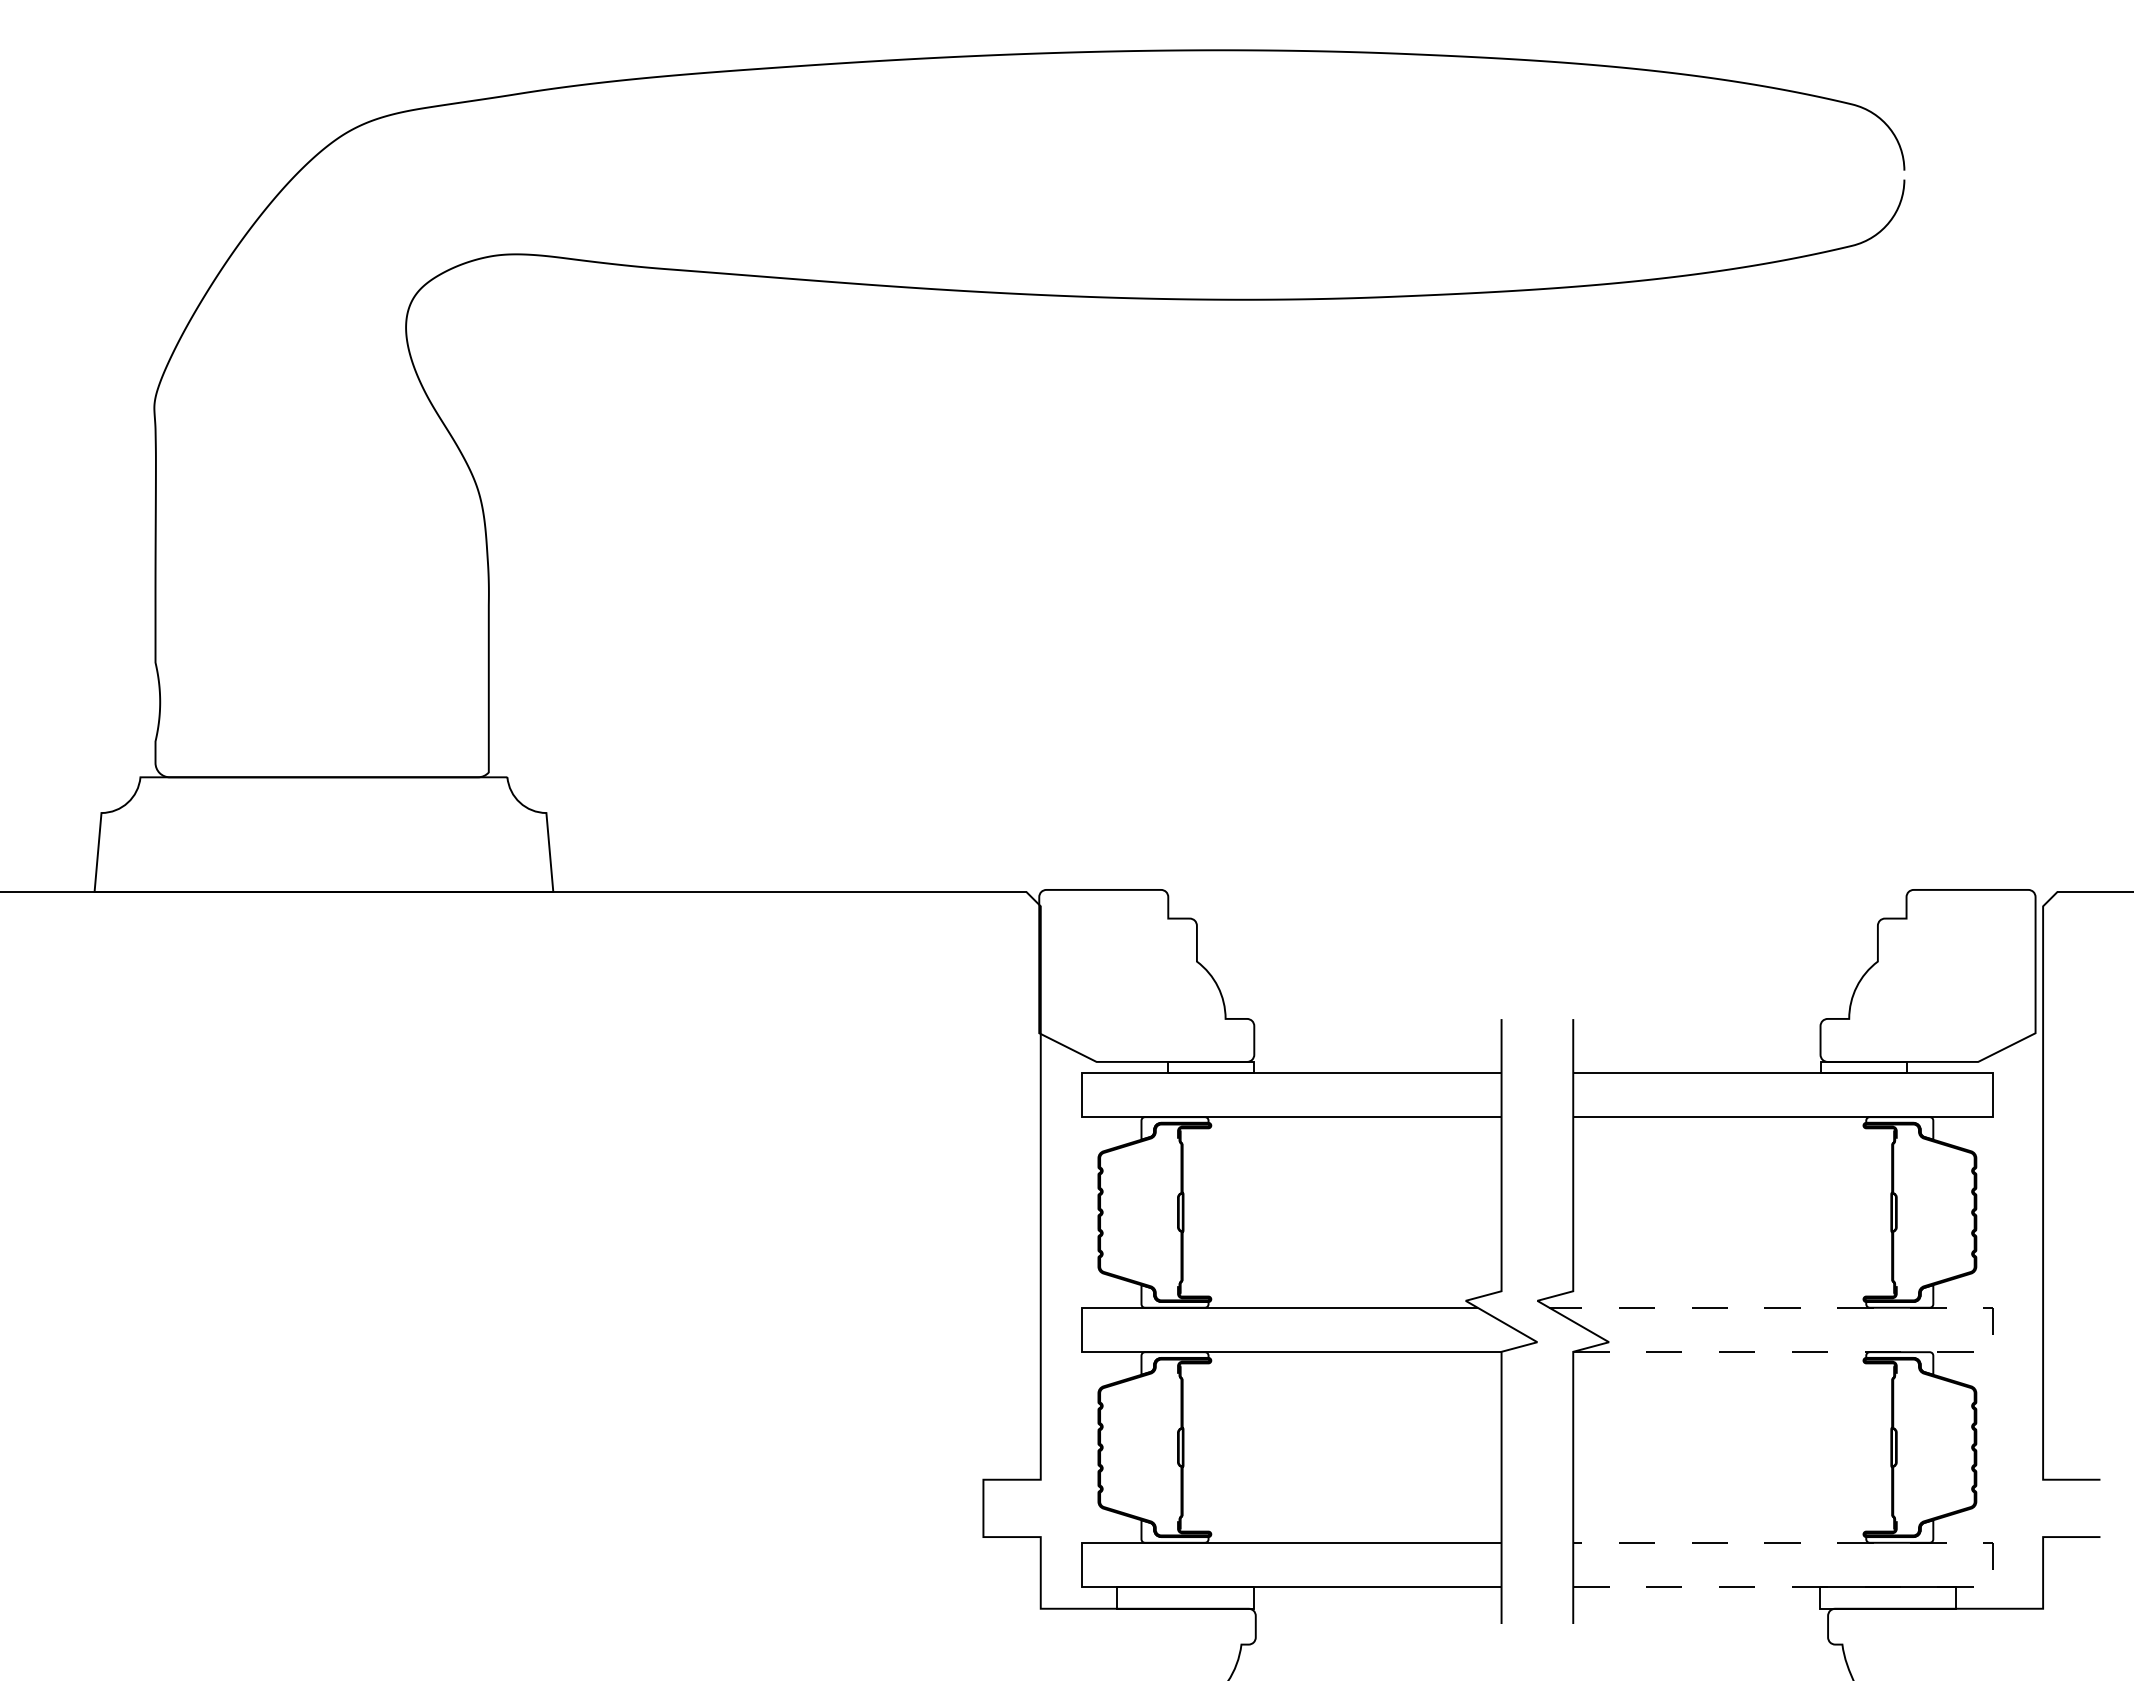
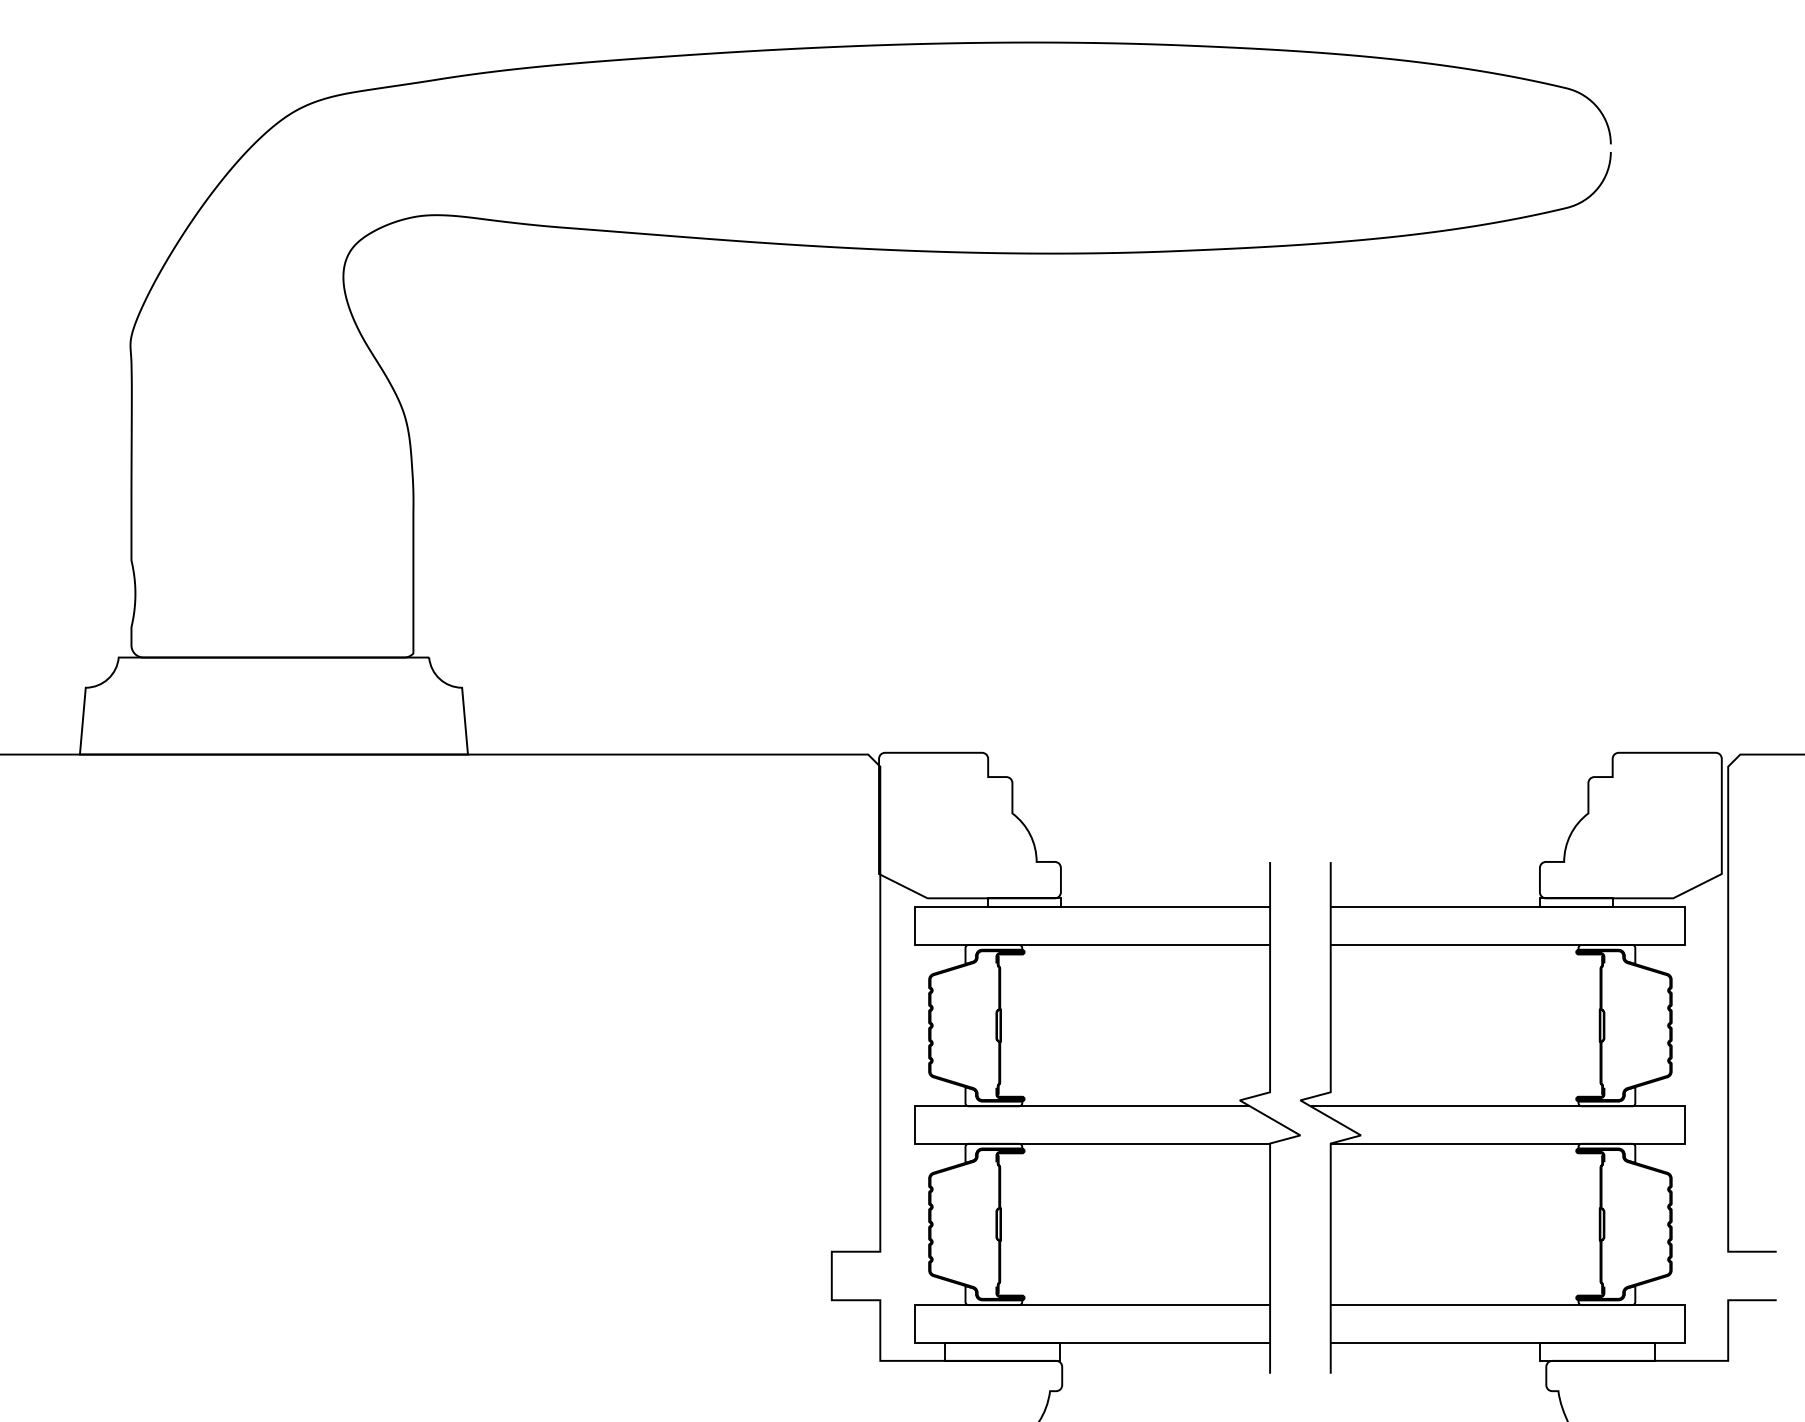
line: (1992, 1317) -> (1685, 1114), dashed -> solid
line: (1992, 1564) -> (1685, 1323), dashed -> solid

